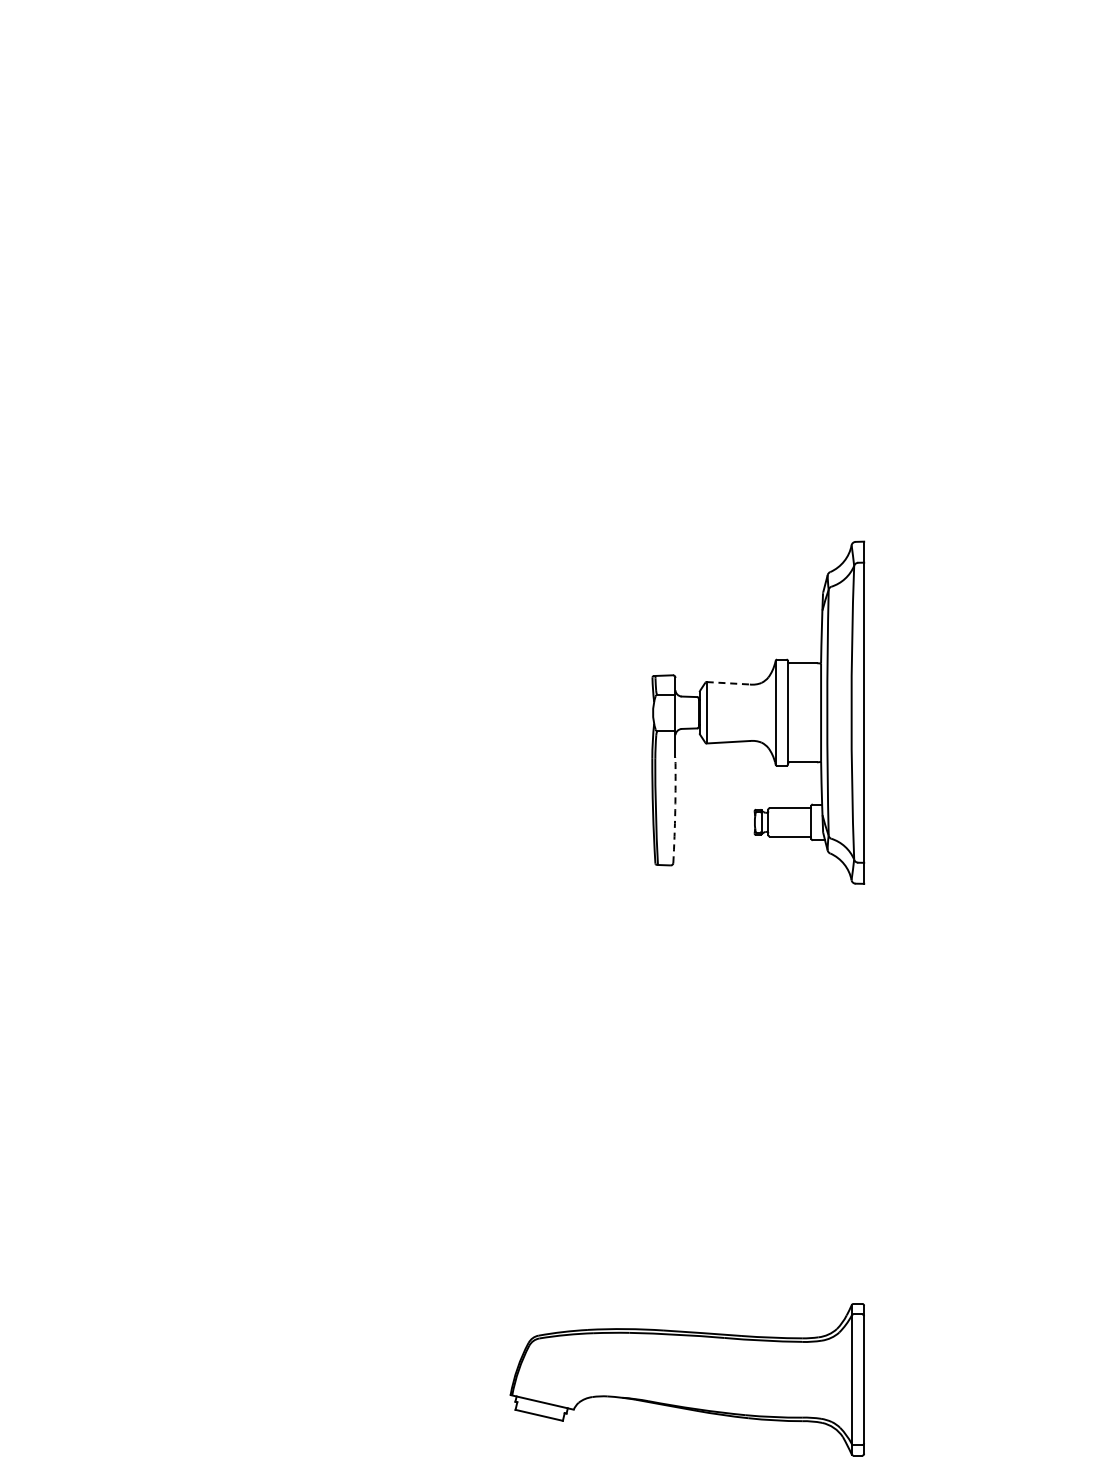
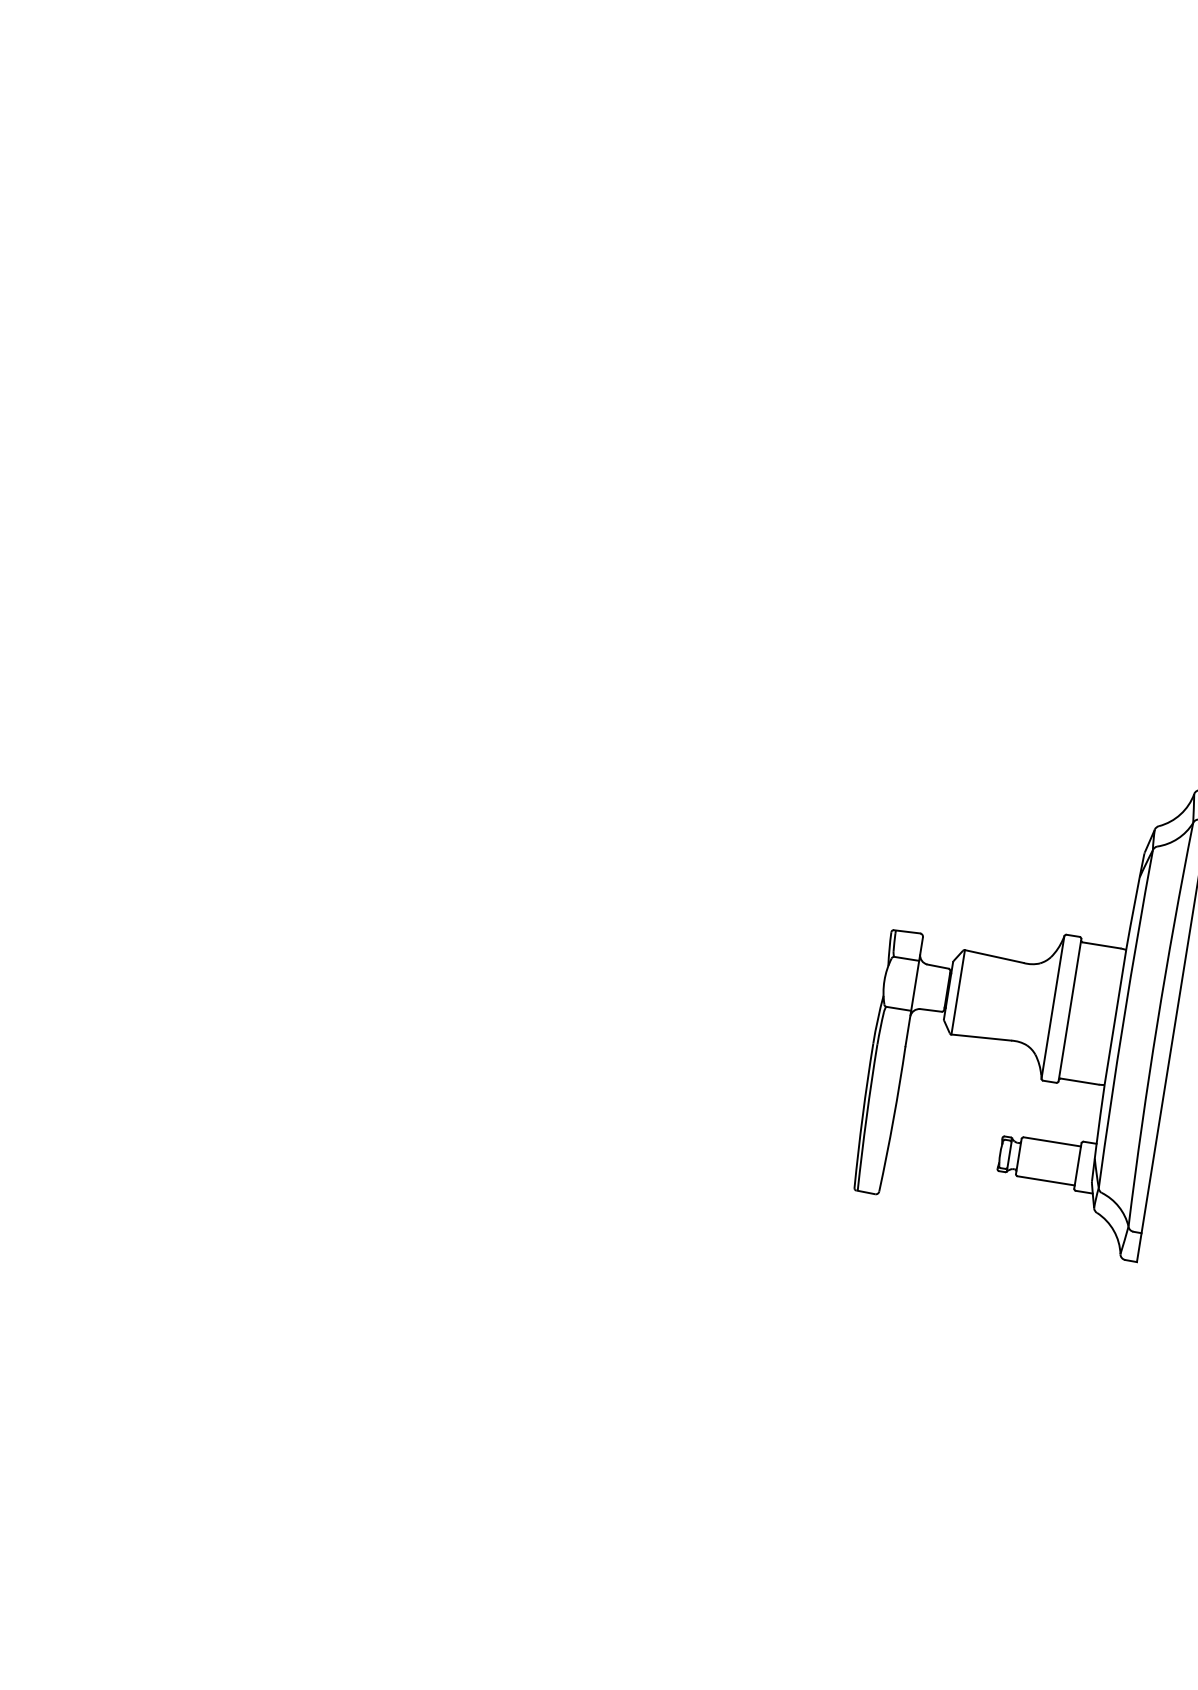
line: (728, 683) -> (994, 956), dashed -> solid
arc: (675, 810) -> (893, 1119), dashed -> solid

